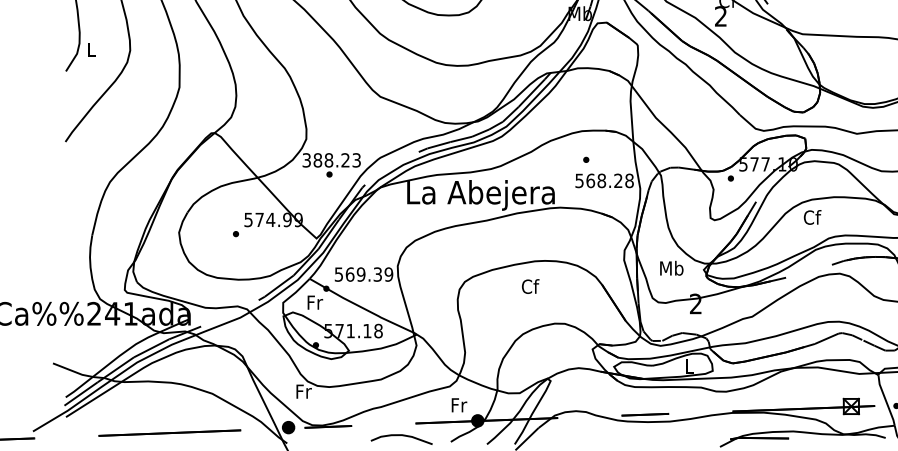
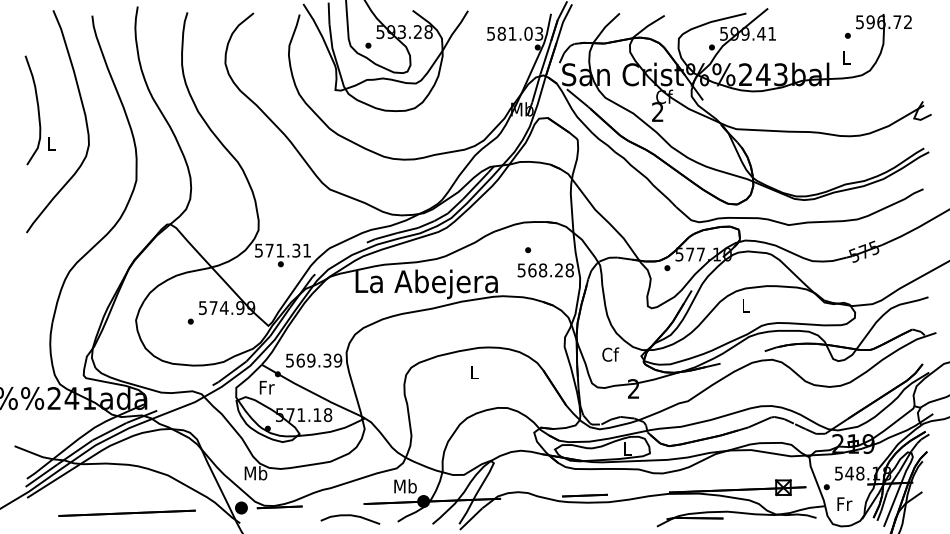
text: (331, 160) -> (282, 250), 388.23 -> 571.31
text: (811, 217) -> (745, 305), Cf -> L
text: (671, 268) -> (610, 354), Mb -> Cf
text: (530, 286) -> (474, 372), Cf -> L
text: (303, 391) -> (255, 473), Fr -> Mb
text: (458, 405) -> (405, 486), Fr -> Mb

